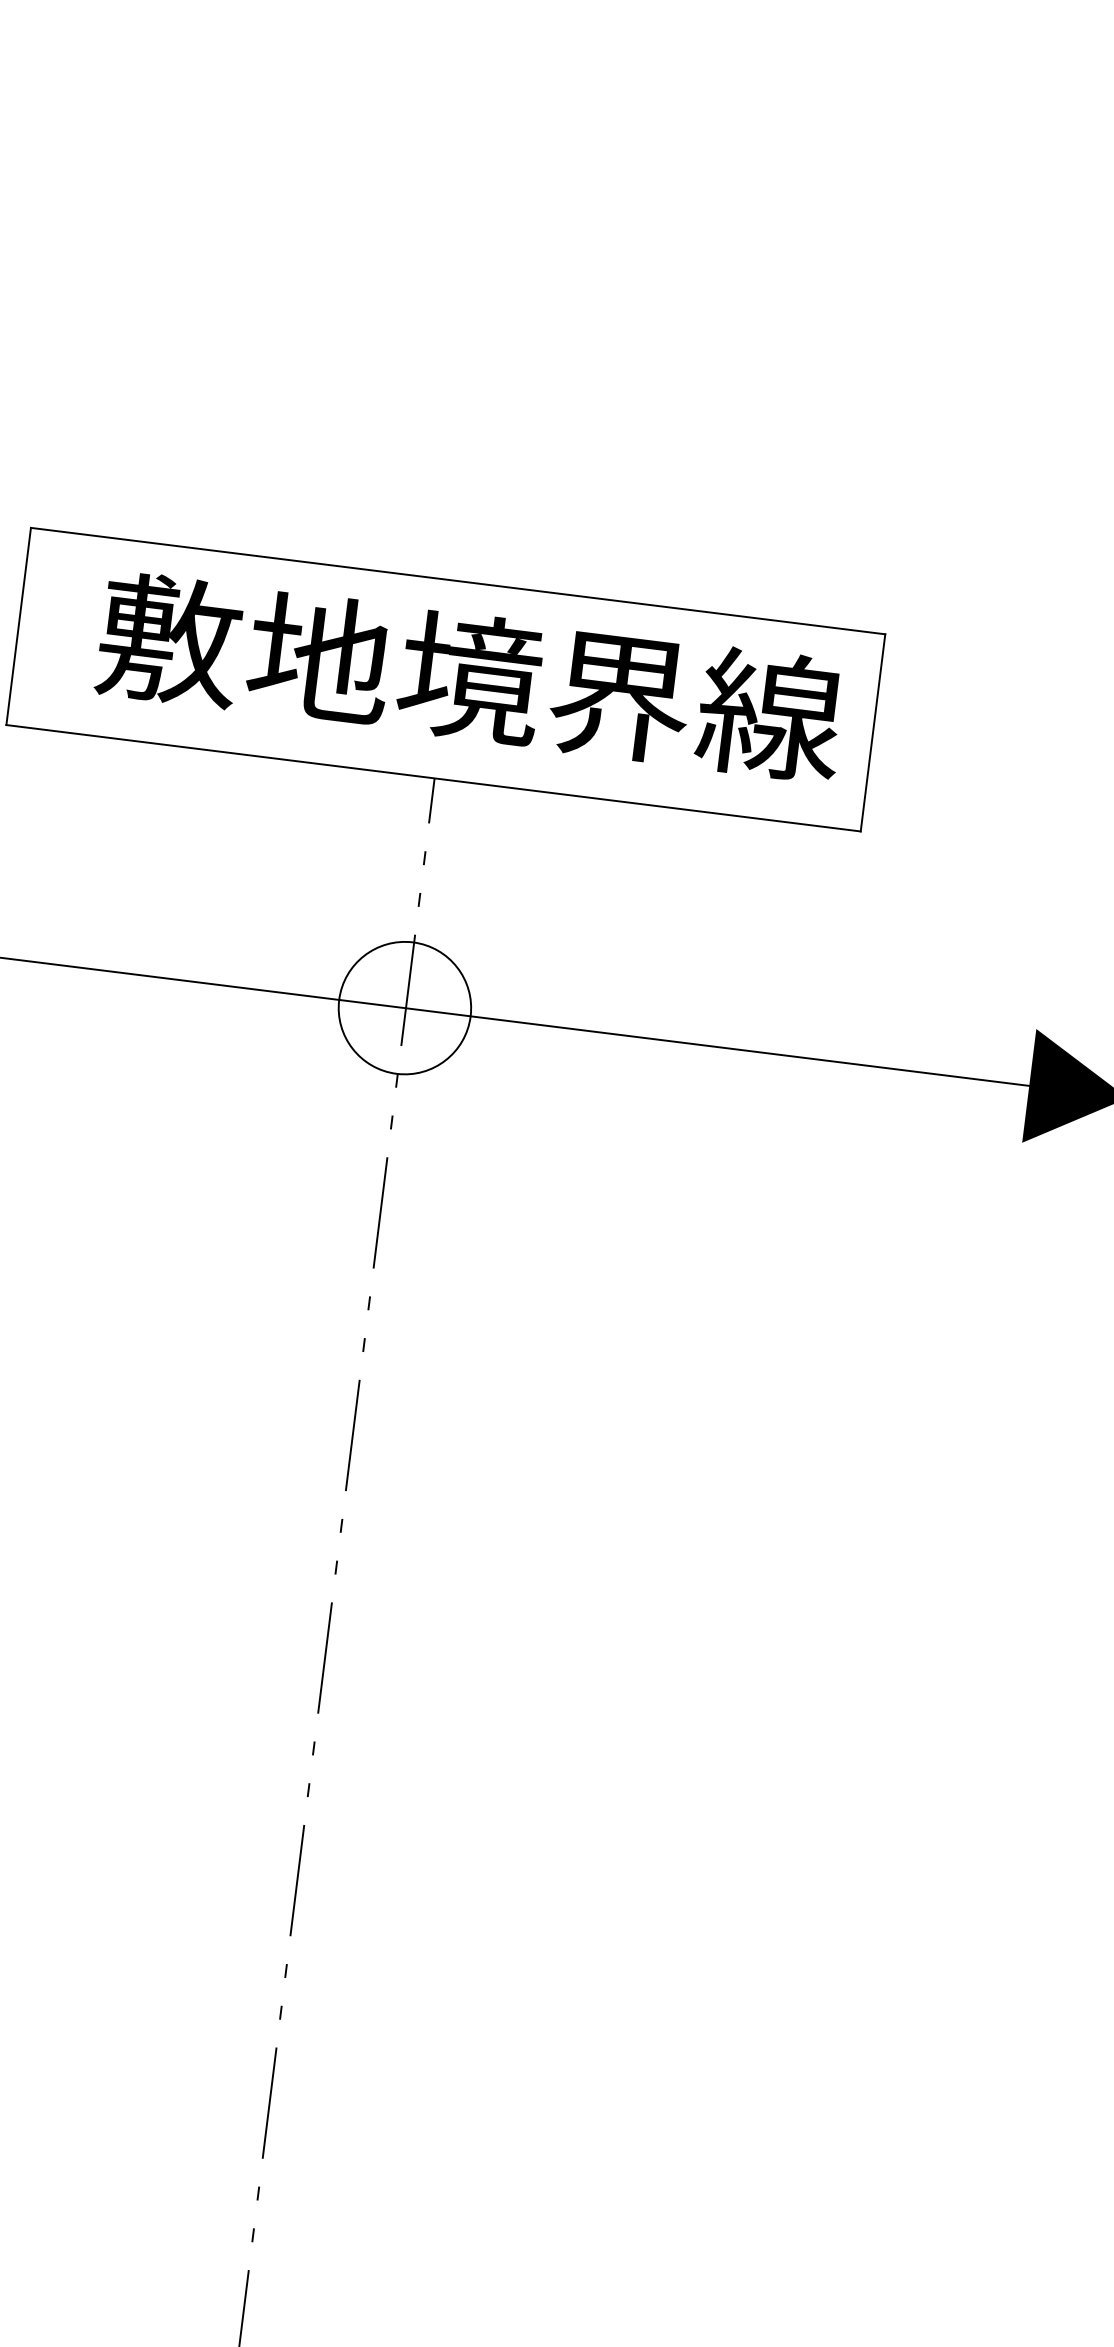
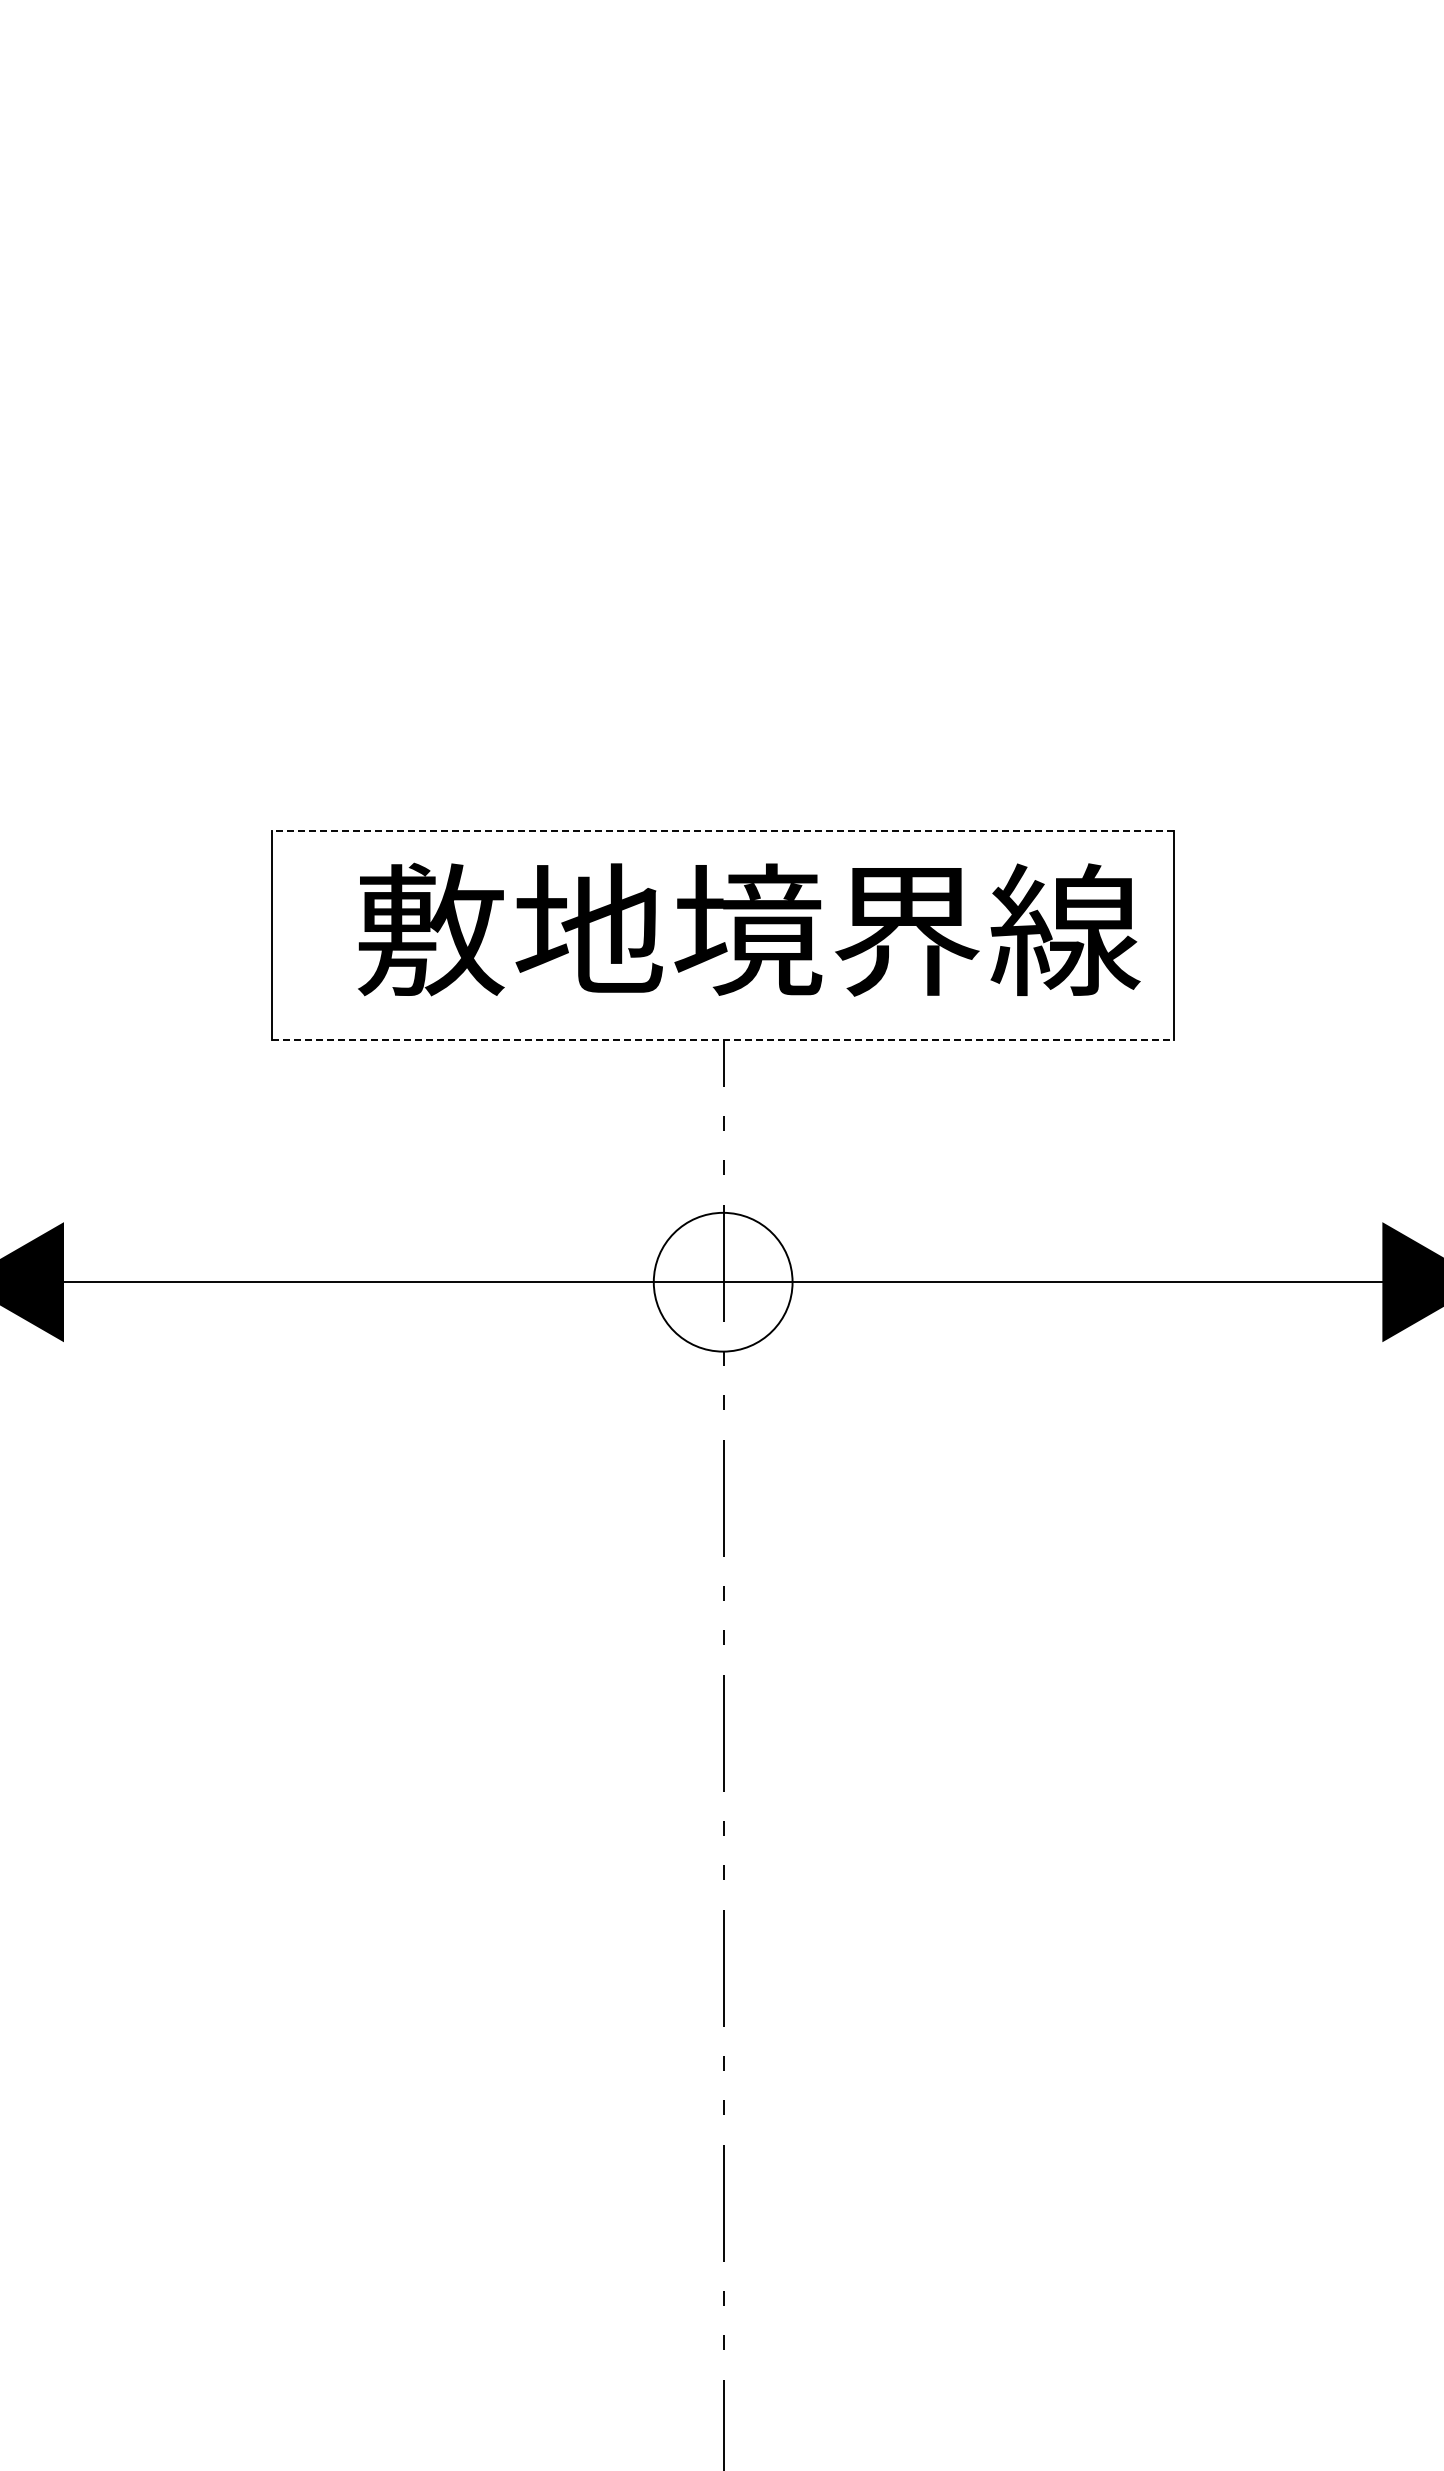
line: (457, 581) -> (722, 831), solid -> dashed
line: (433, 778) -> (723, 1039), solid -> dashed

